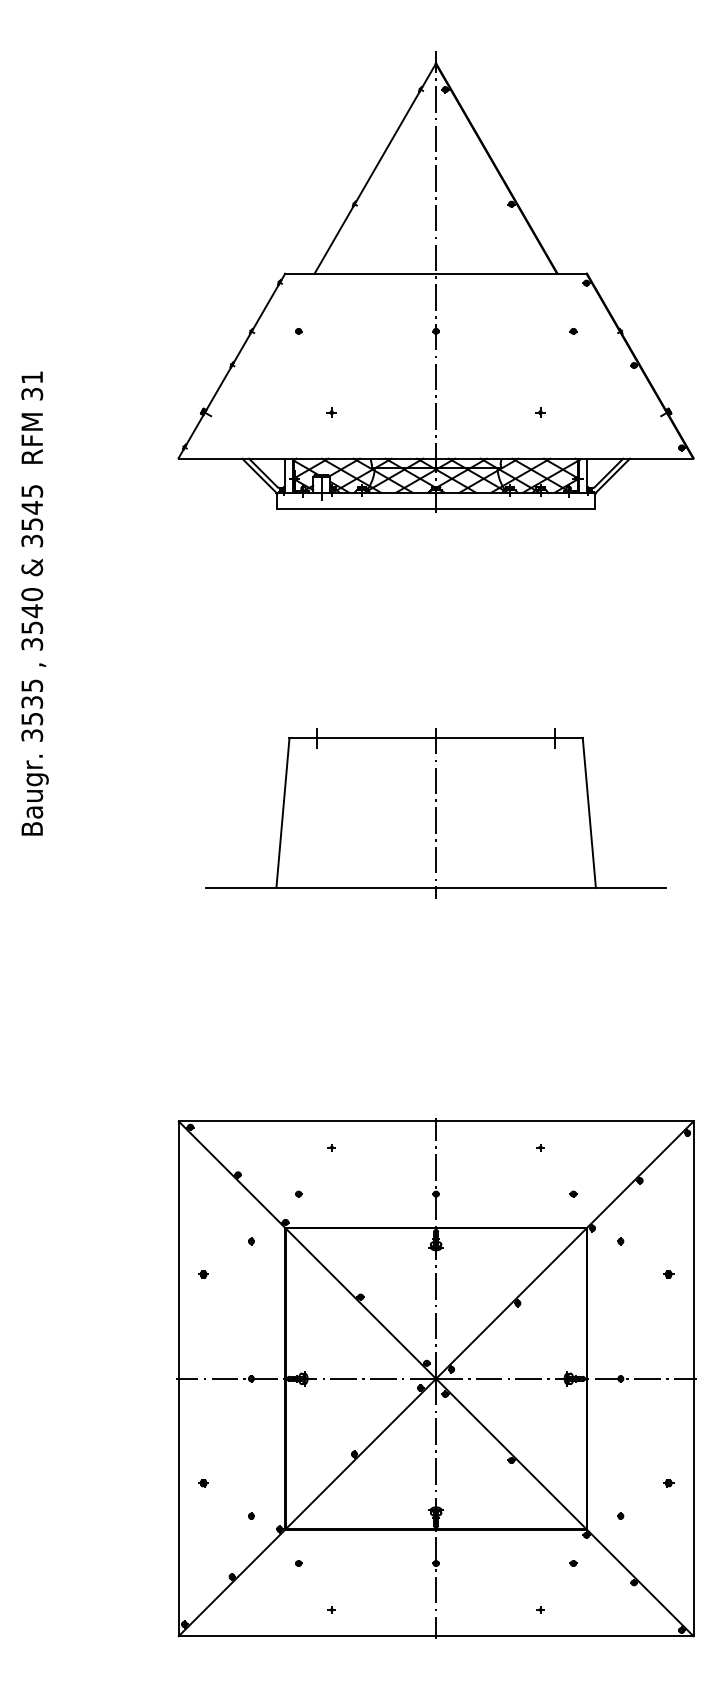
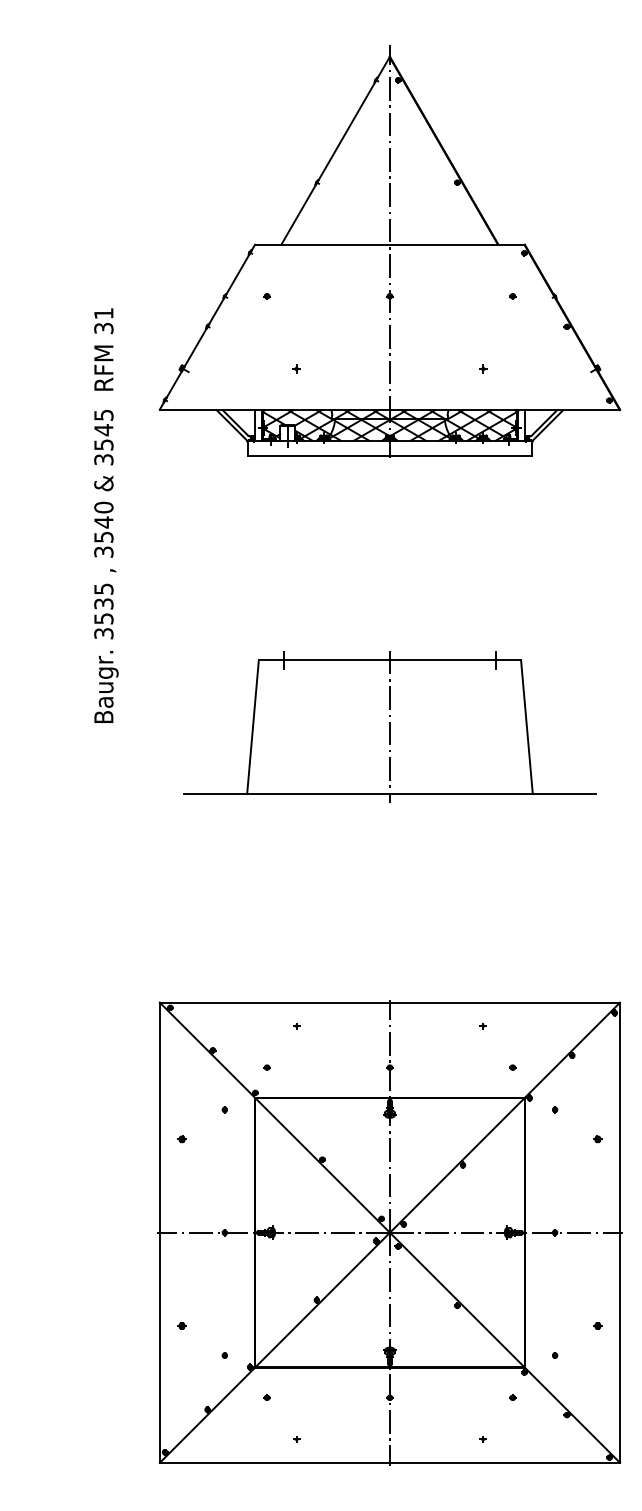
text: (35, 603) -> (106, 515), moved

